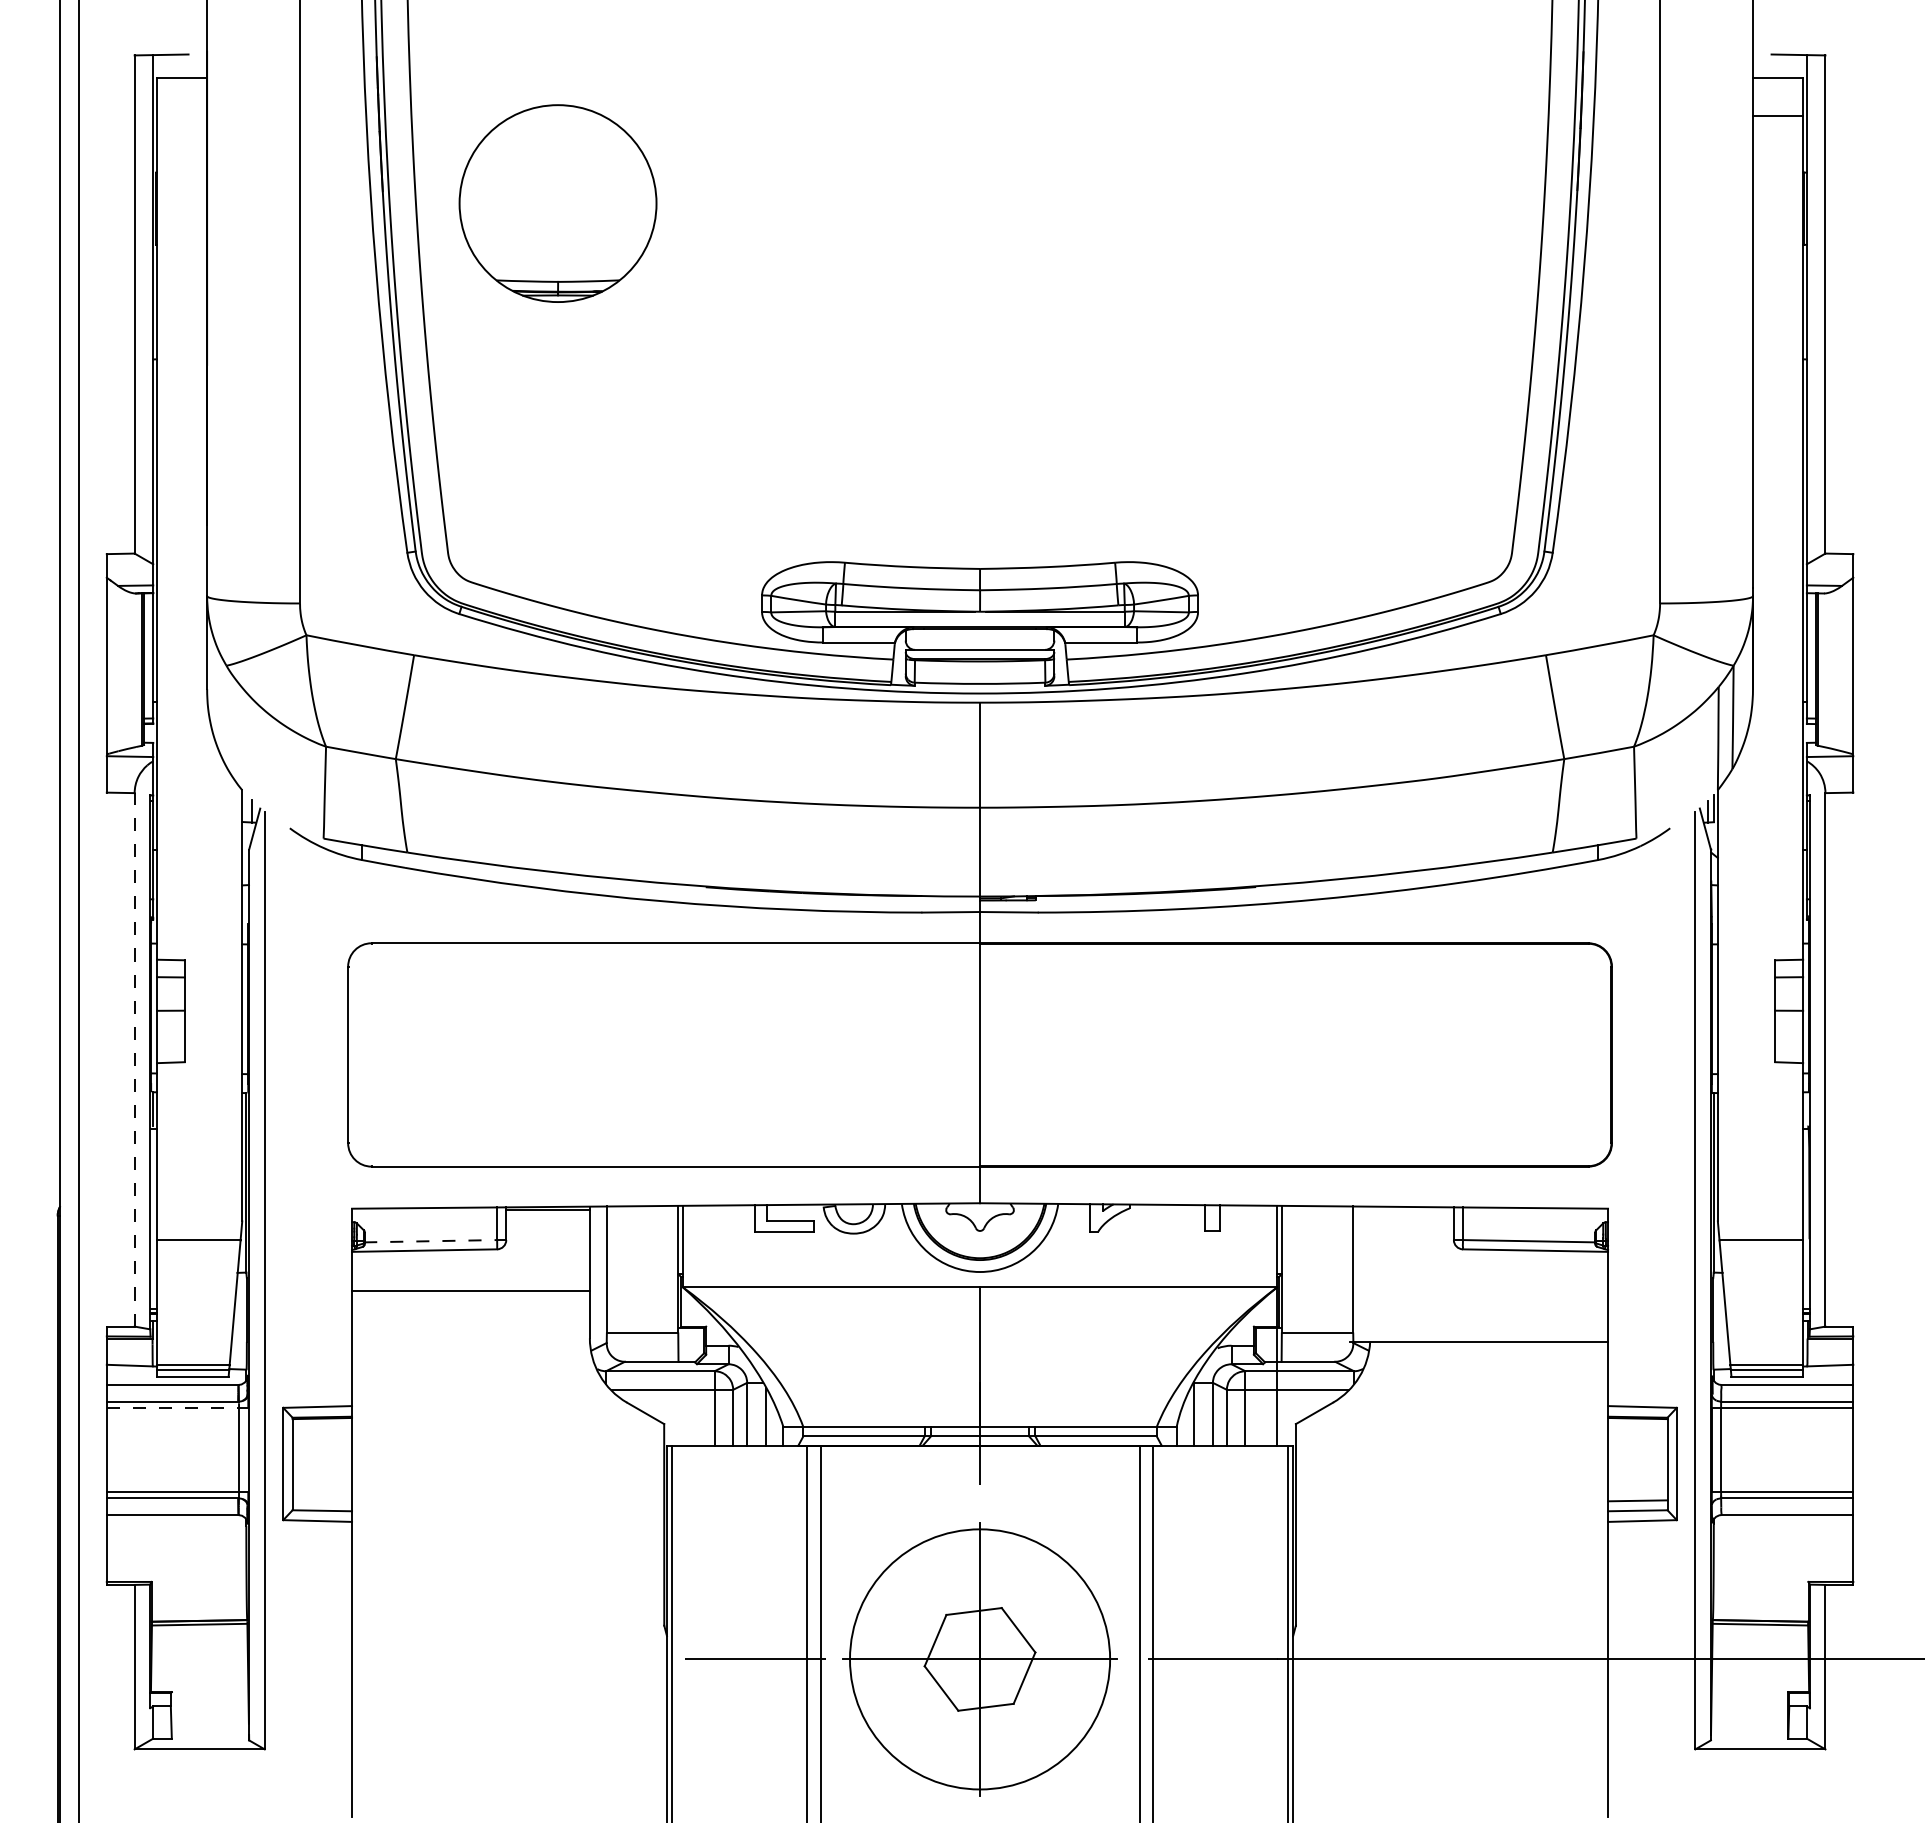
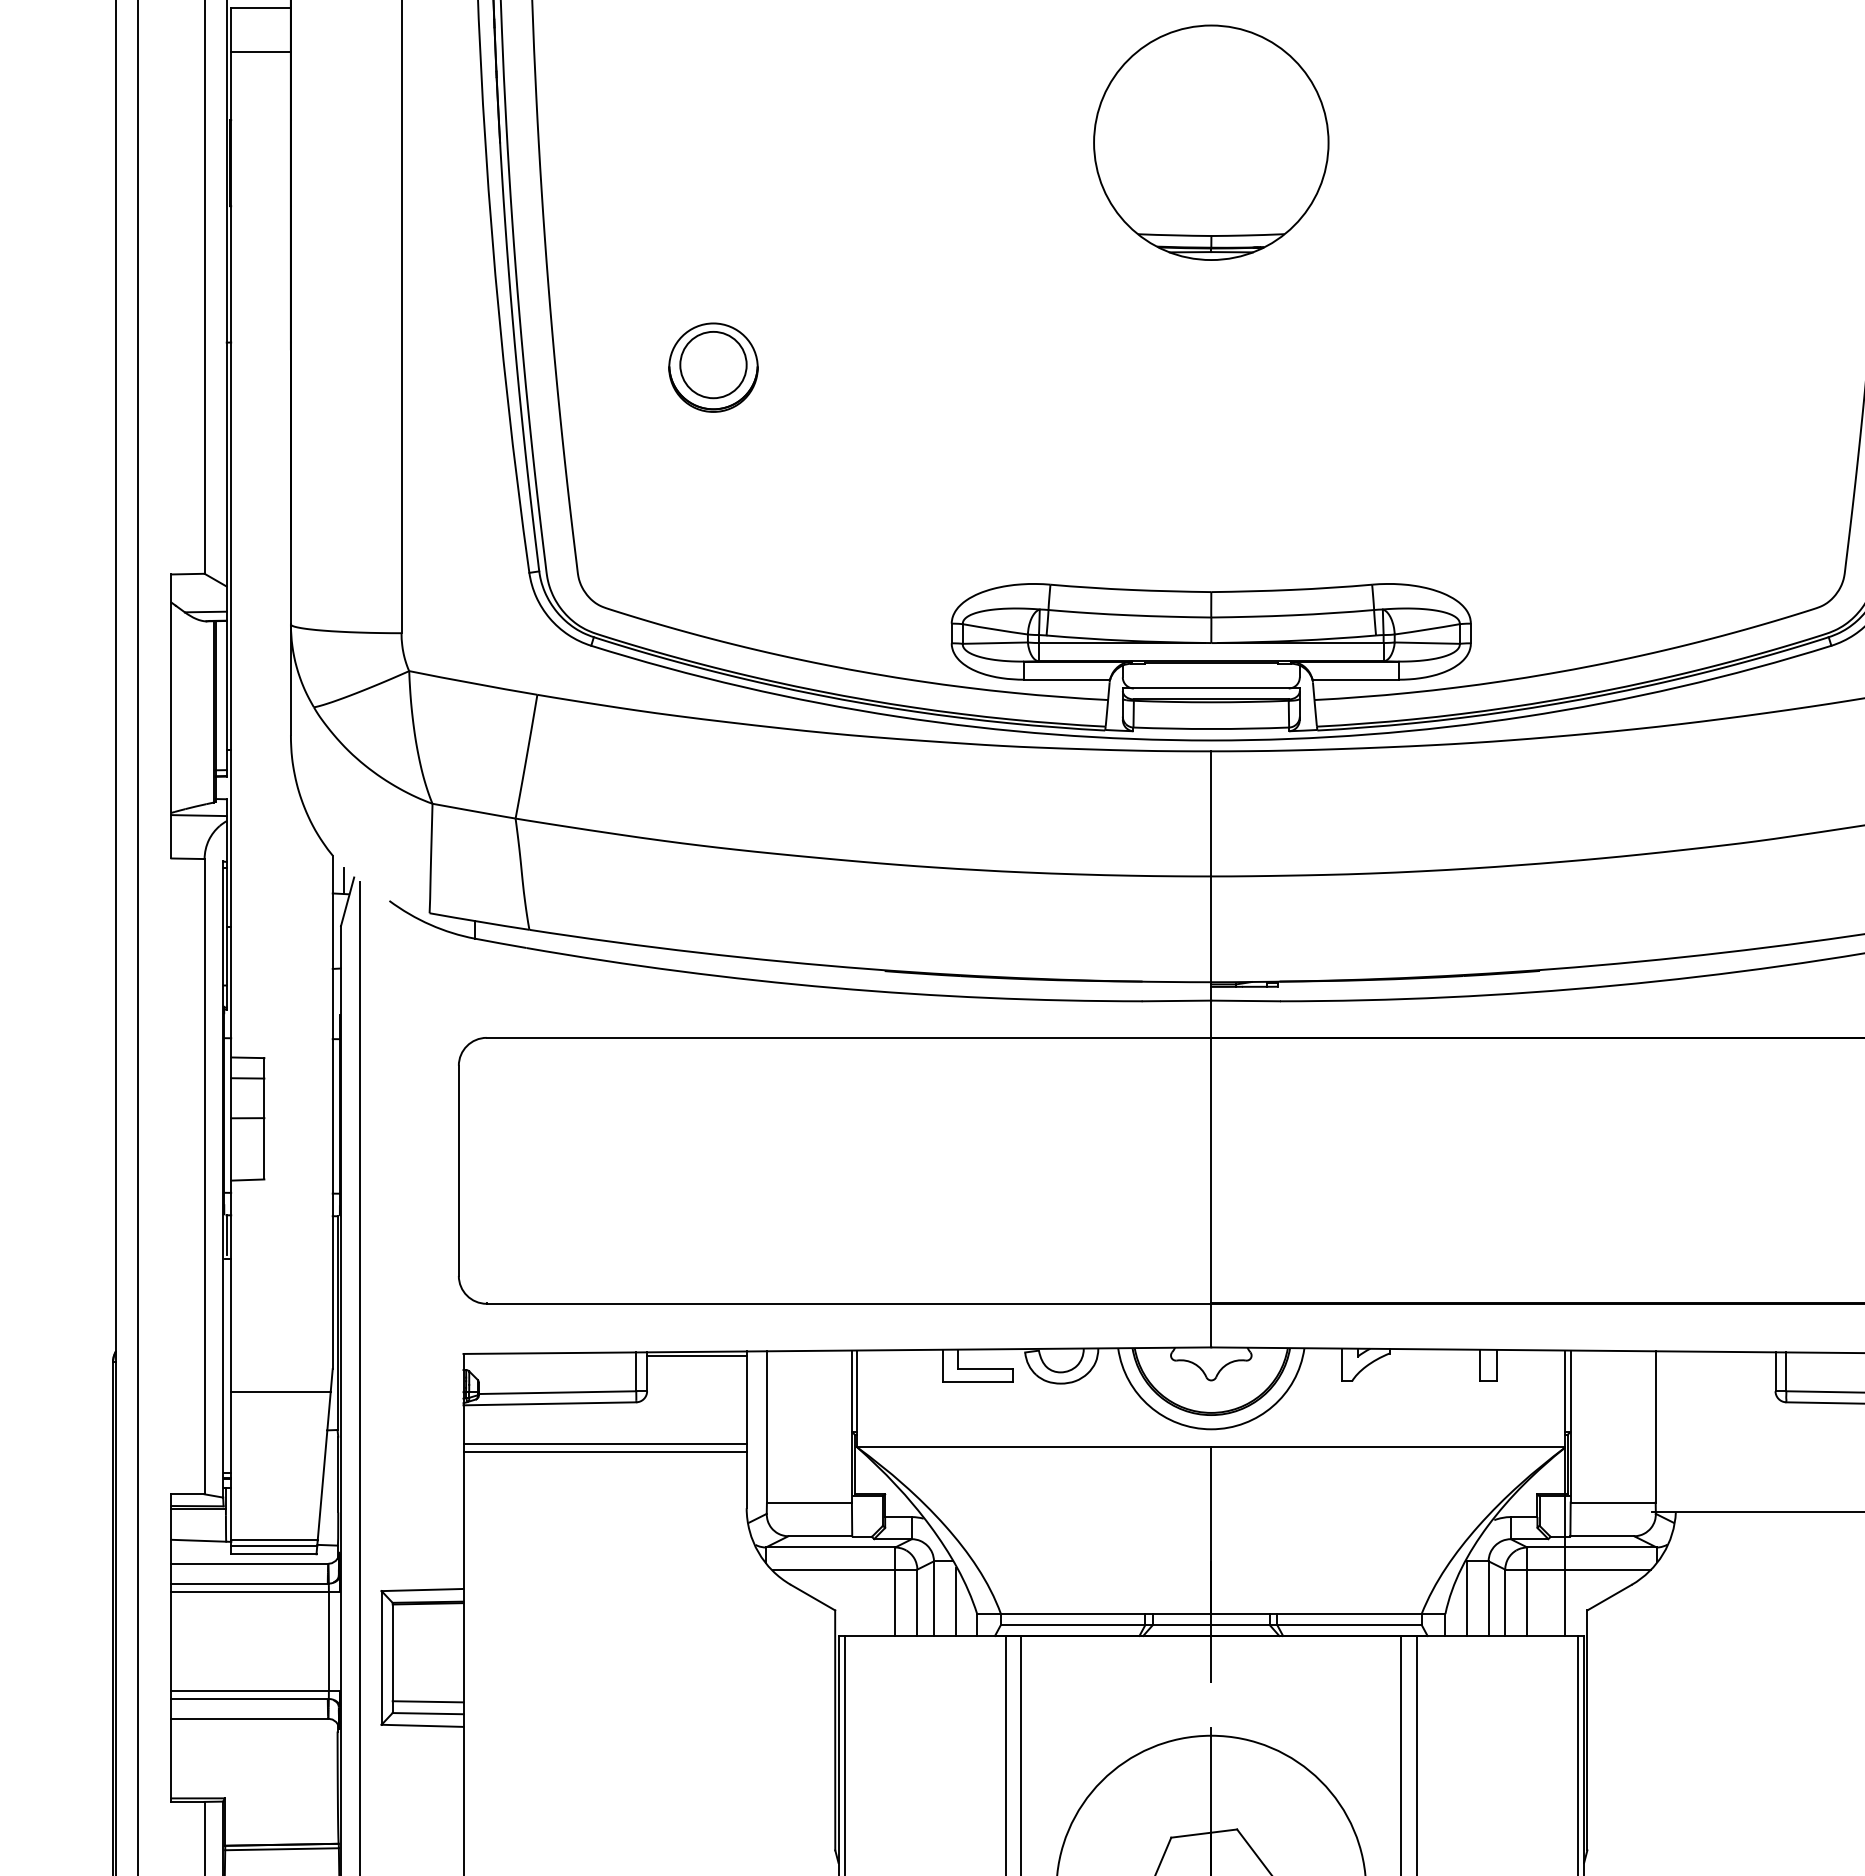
line: (181, 115) -> (260, 52), added
part: (557, 203) -> (1210, 142), moved
part: (561, 380) -> (712, 367), added
line: (134, 1059) -> (204, 1176), dashed -> solid
line: (431, 1241) -> (558, 1392), dashed -> solid
line: (470, 1283) -> (604, 1442), added
line: (177, 1408) -> (255, 1591), dashed -> solid
line: (322, 1500) -> (428, 1701), added

